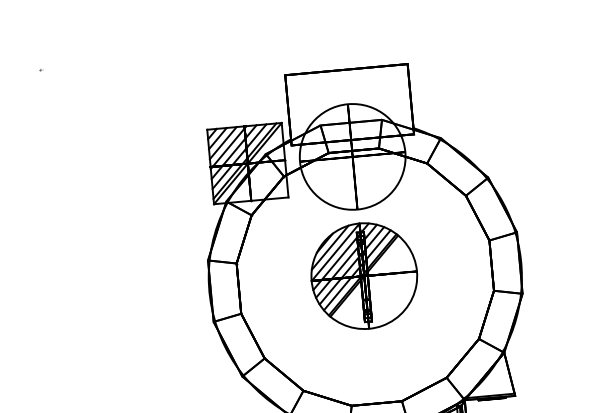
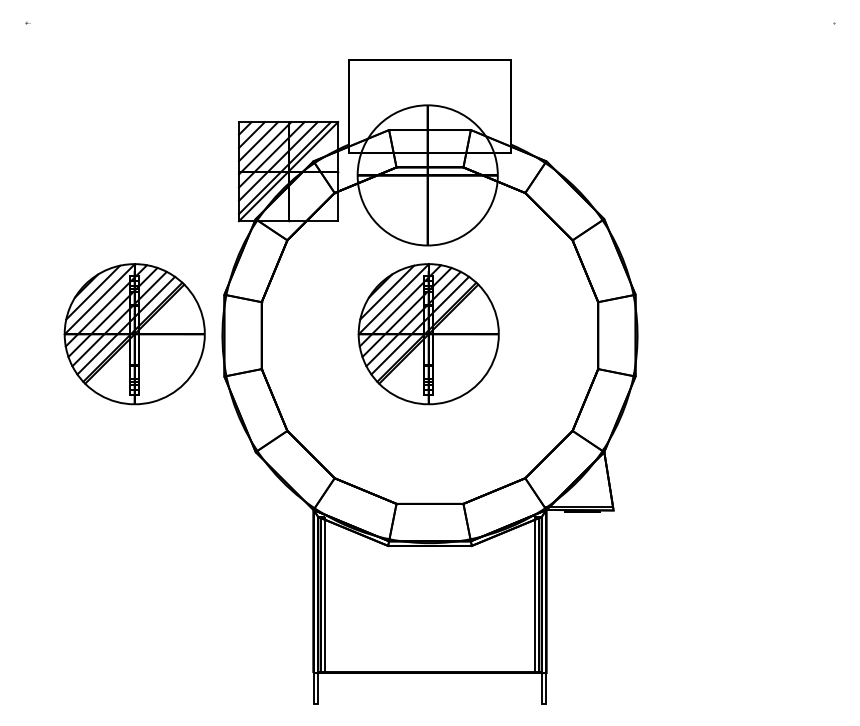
part: (143, 296) -> (134, 334), added

